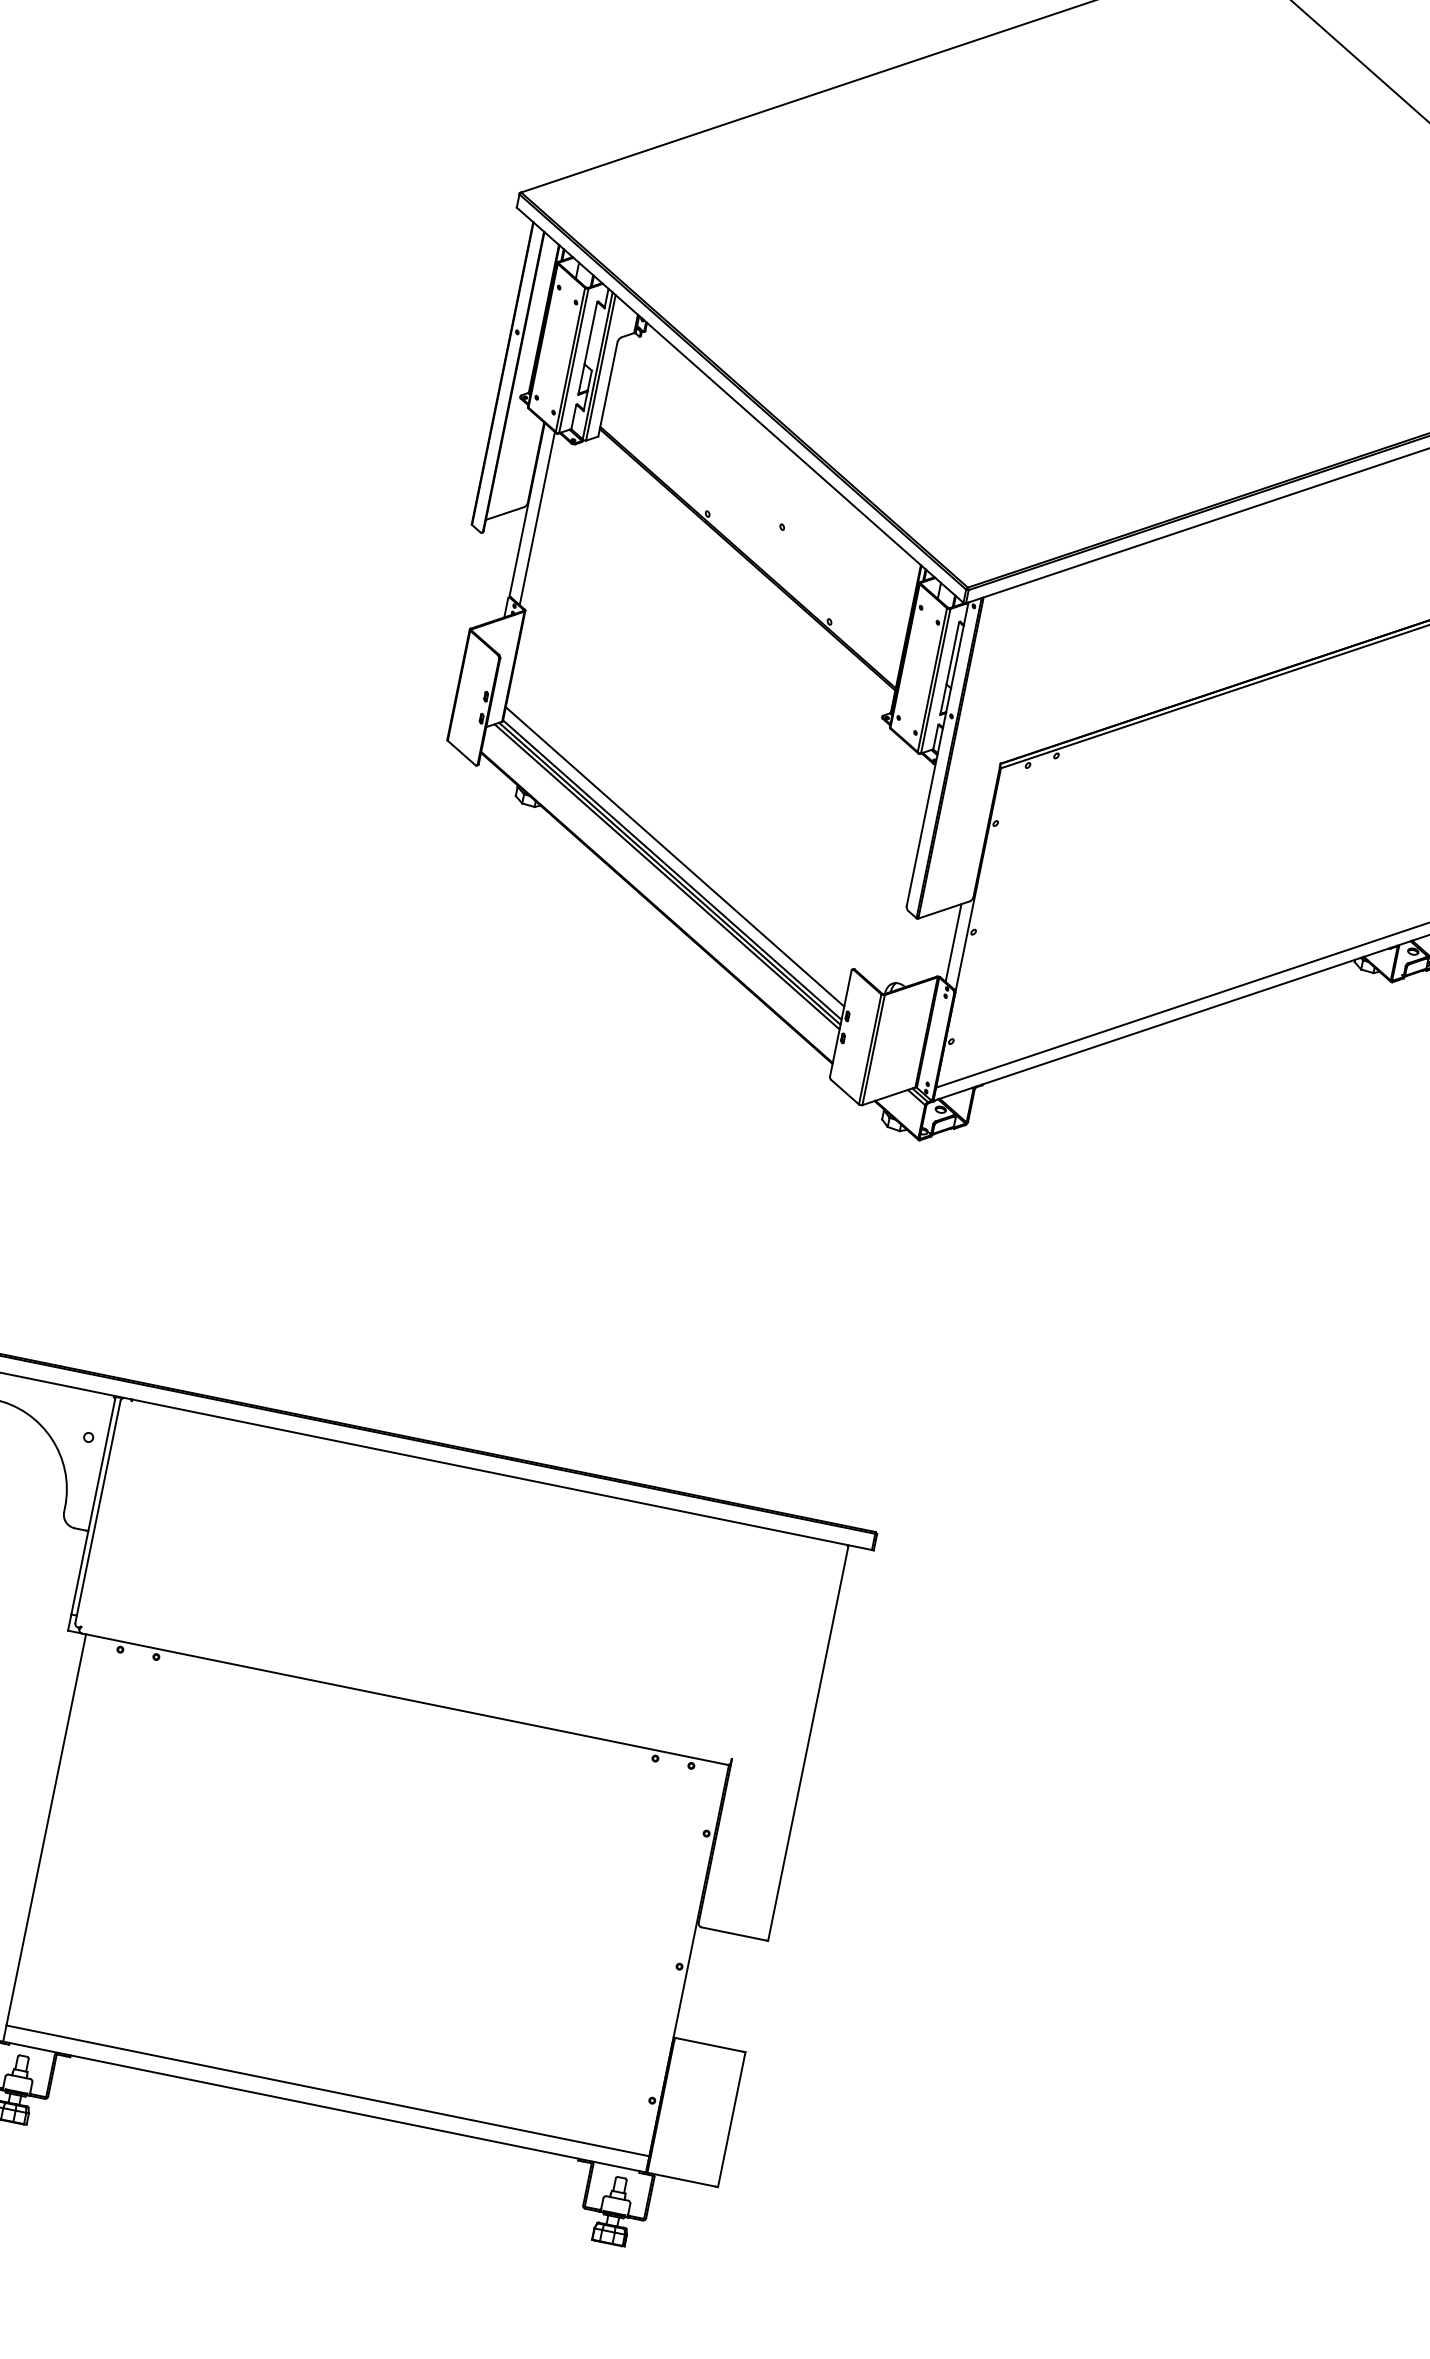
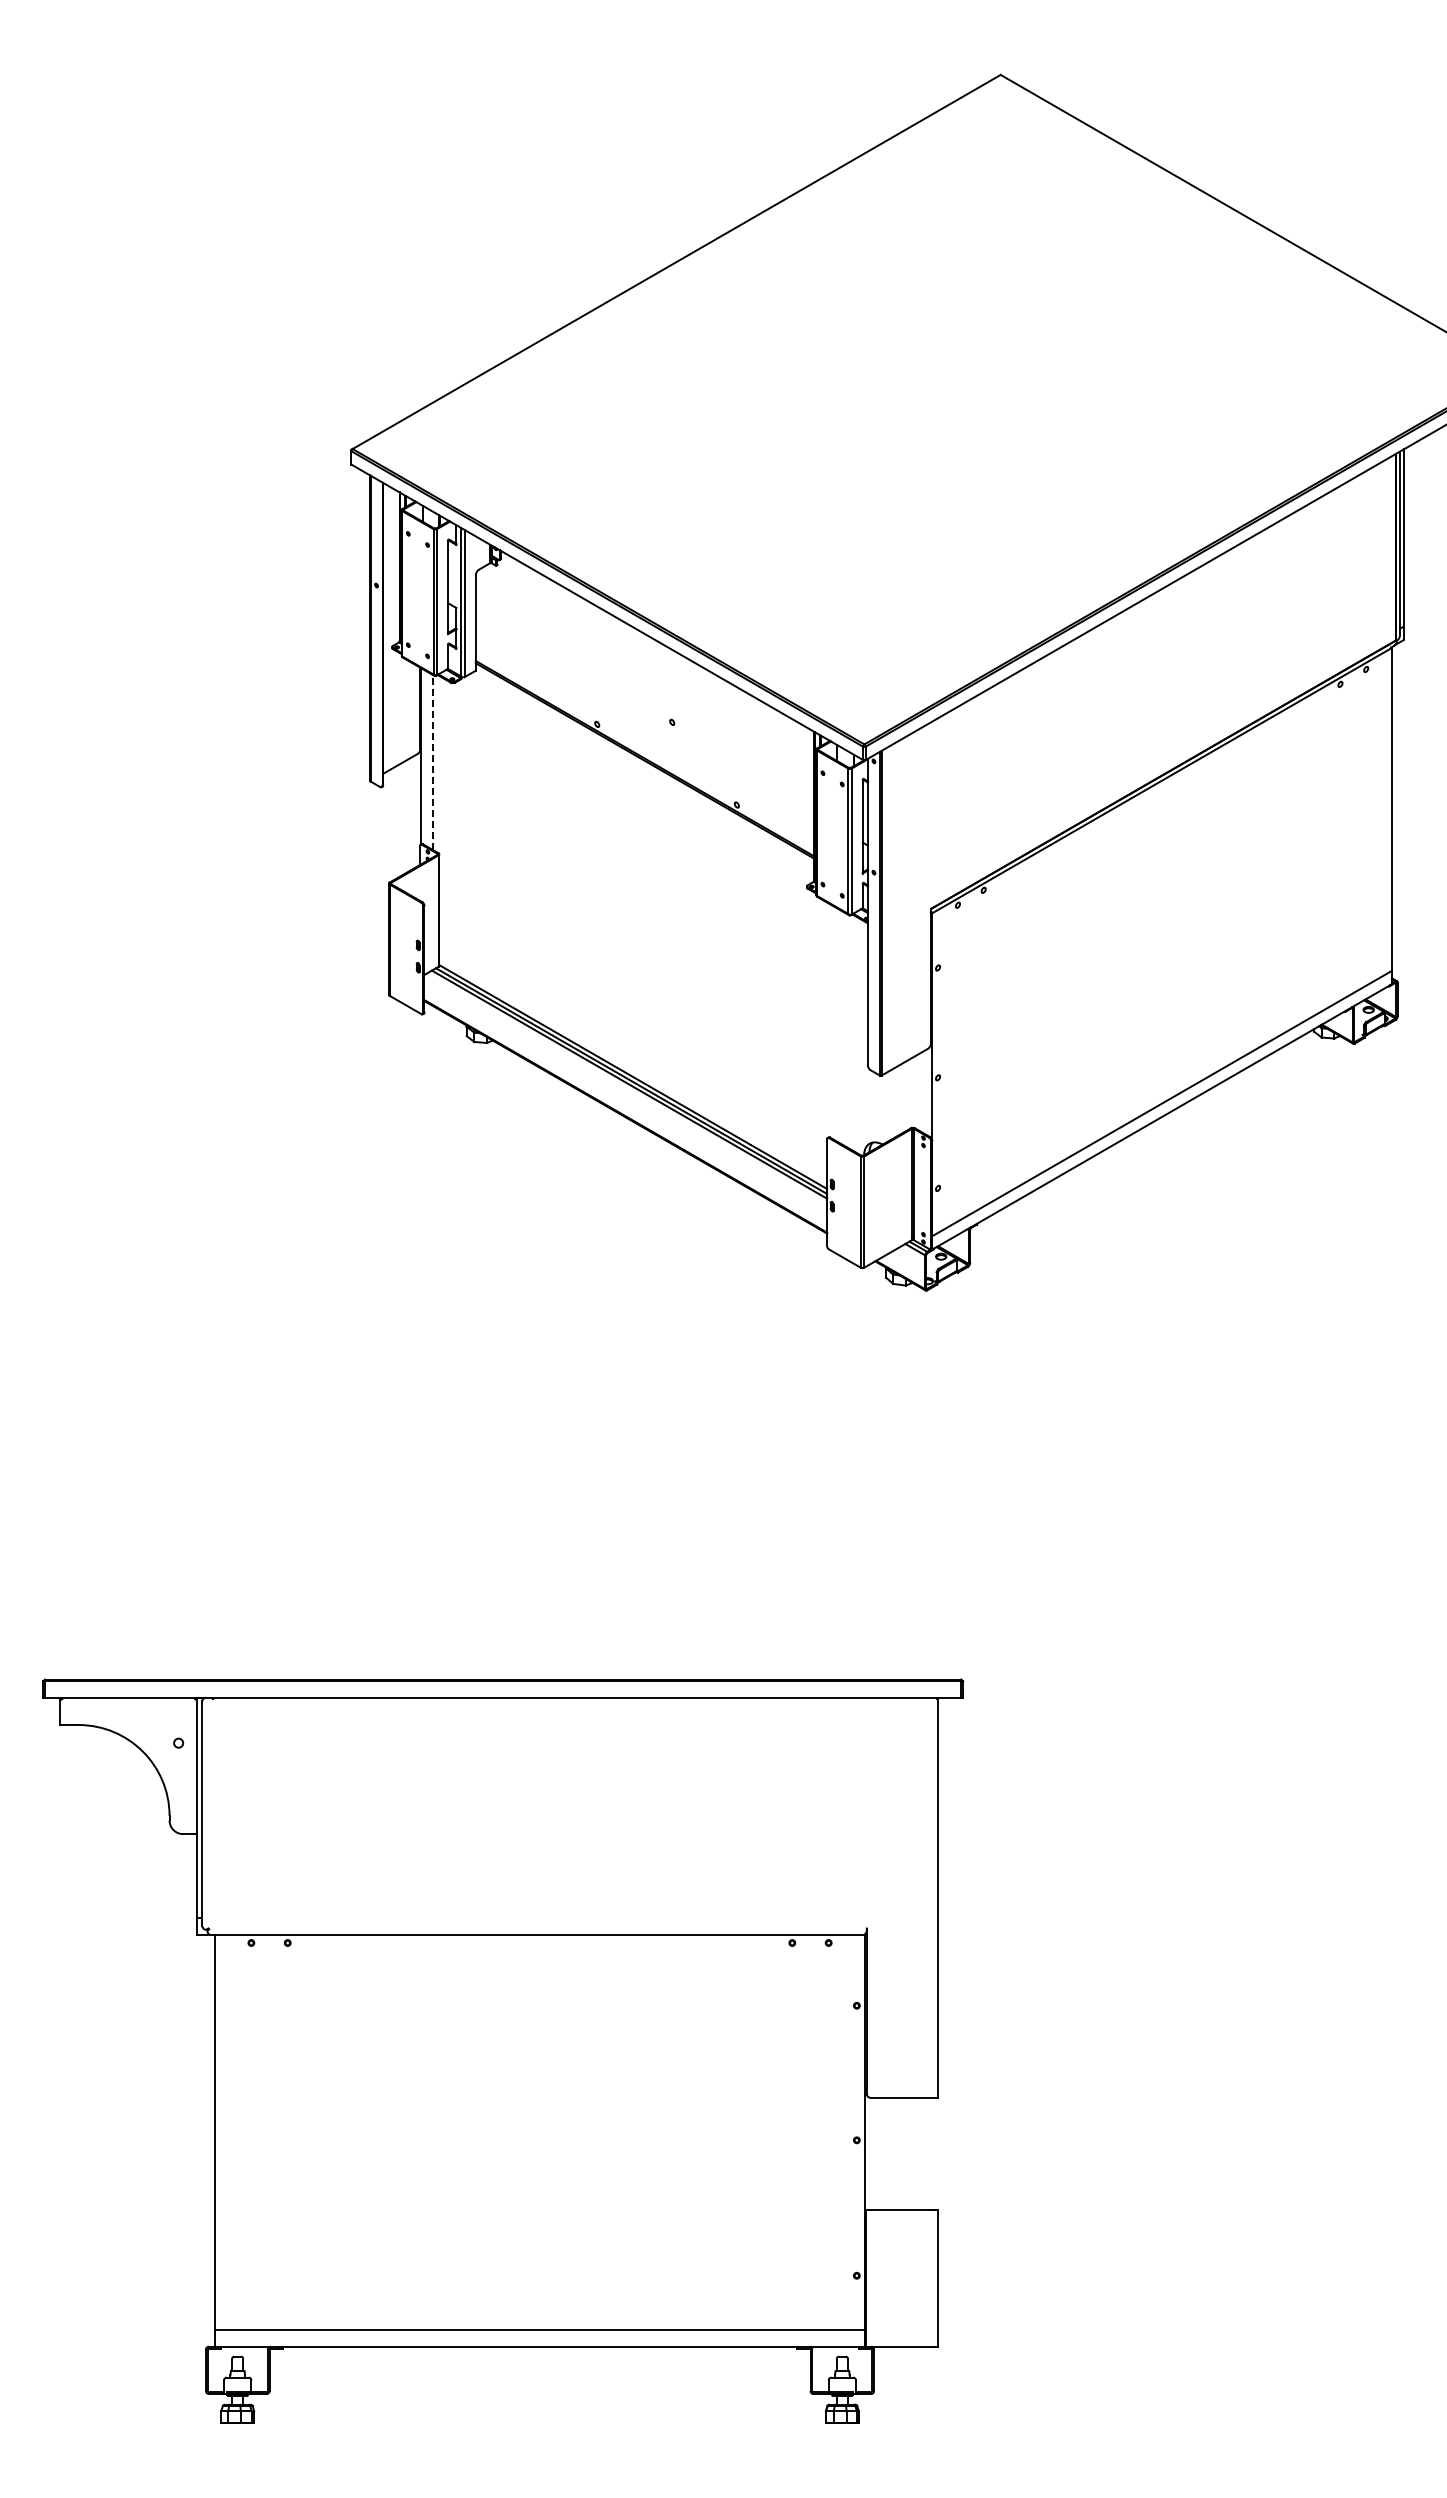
line: (537, 518) -> (432, 762), solid -> dashed
line: (675, 856) -> (633, 1063), removed
line: (953, 943) -> (920, 1092), removed

